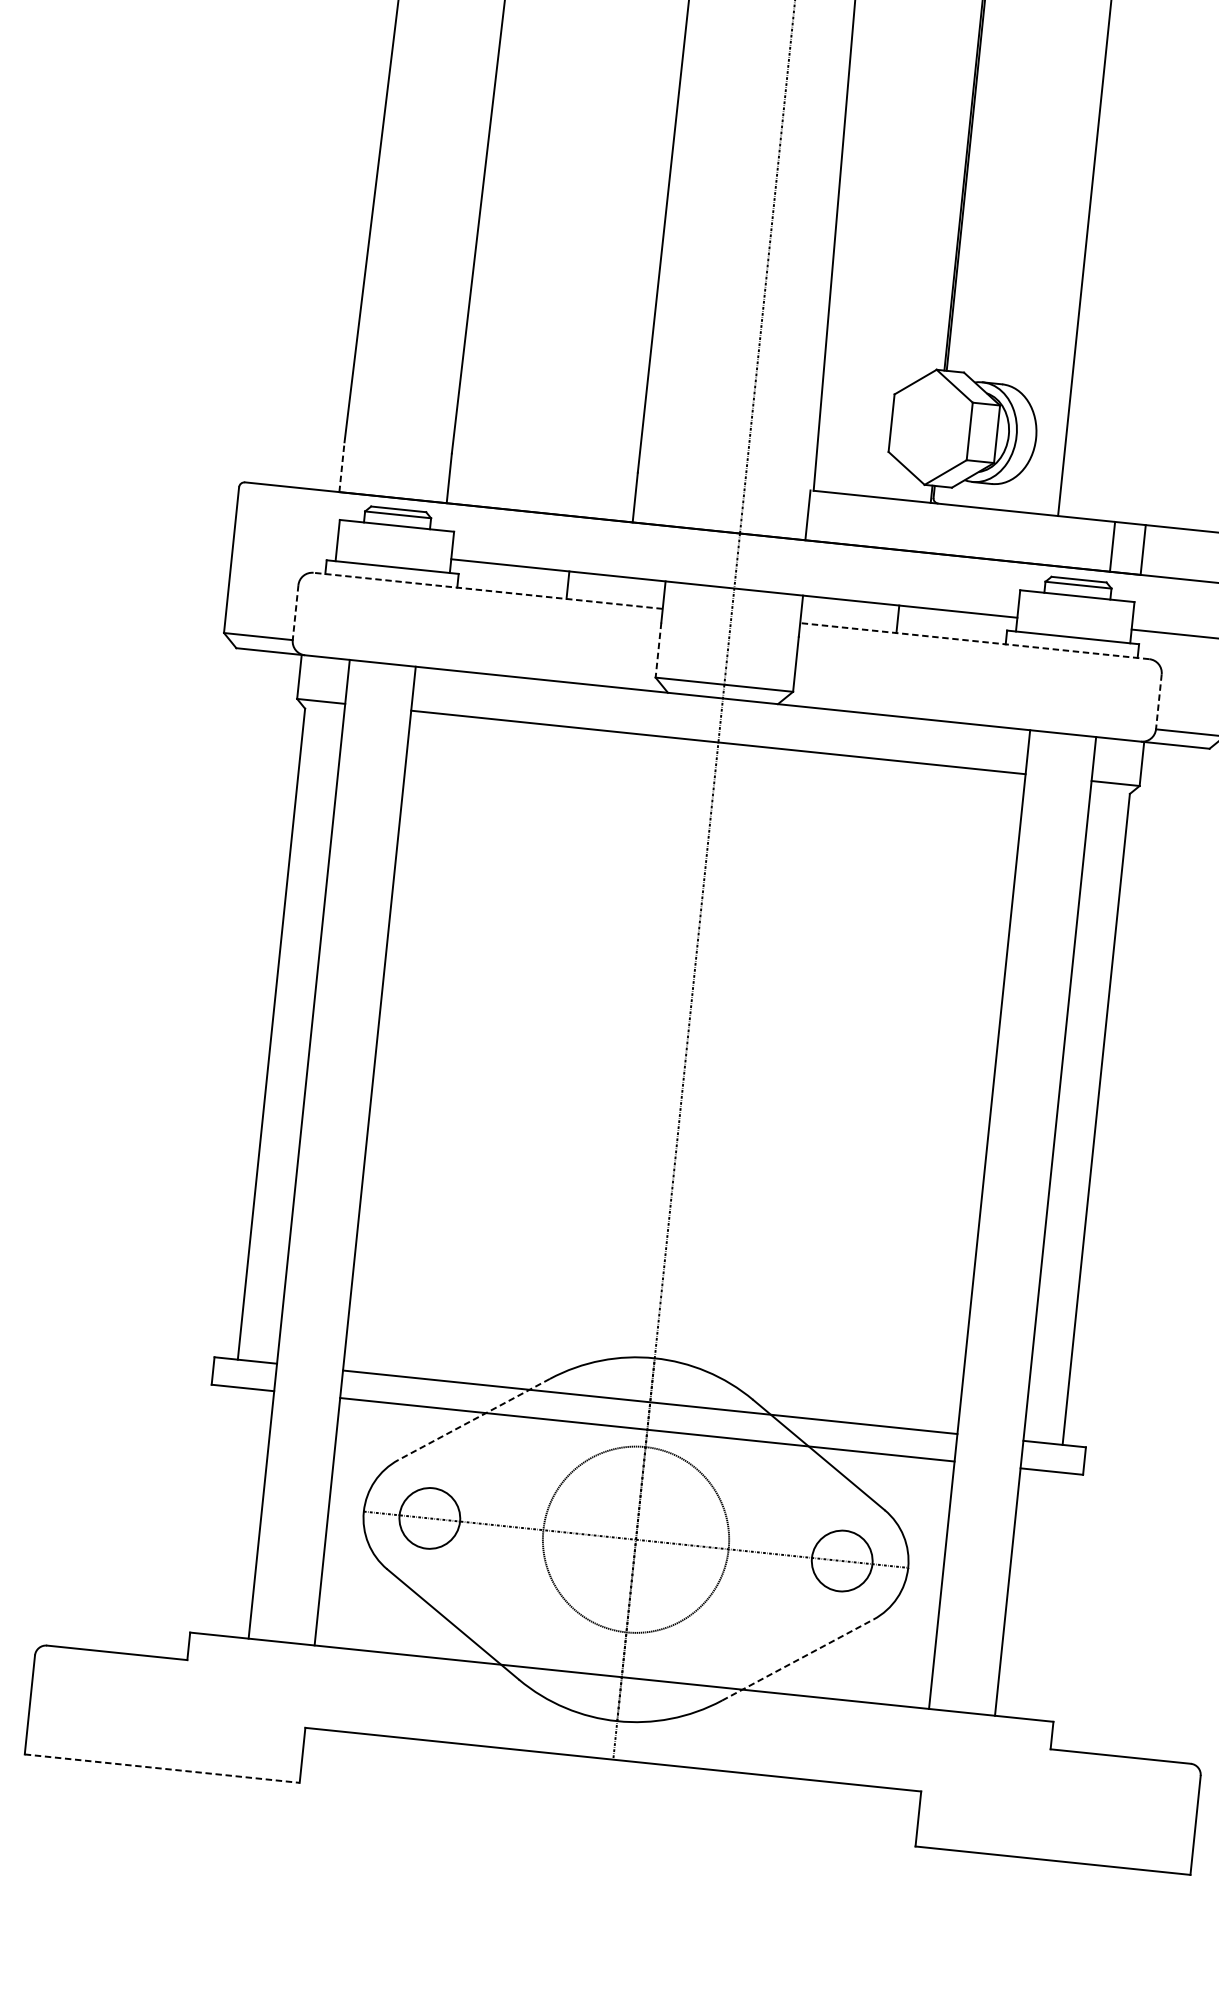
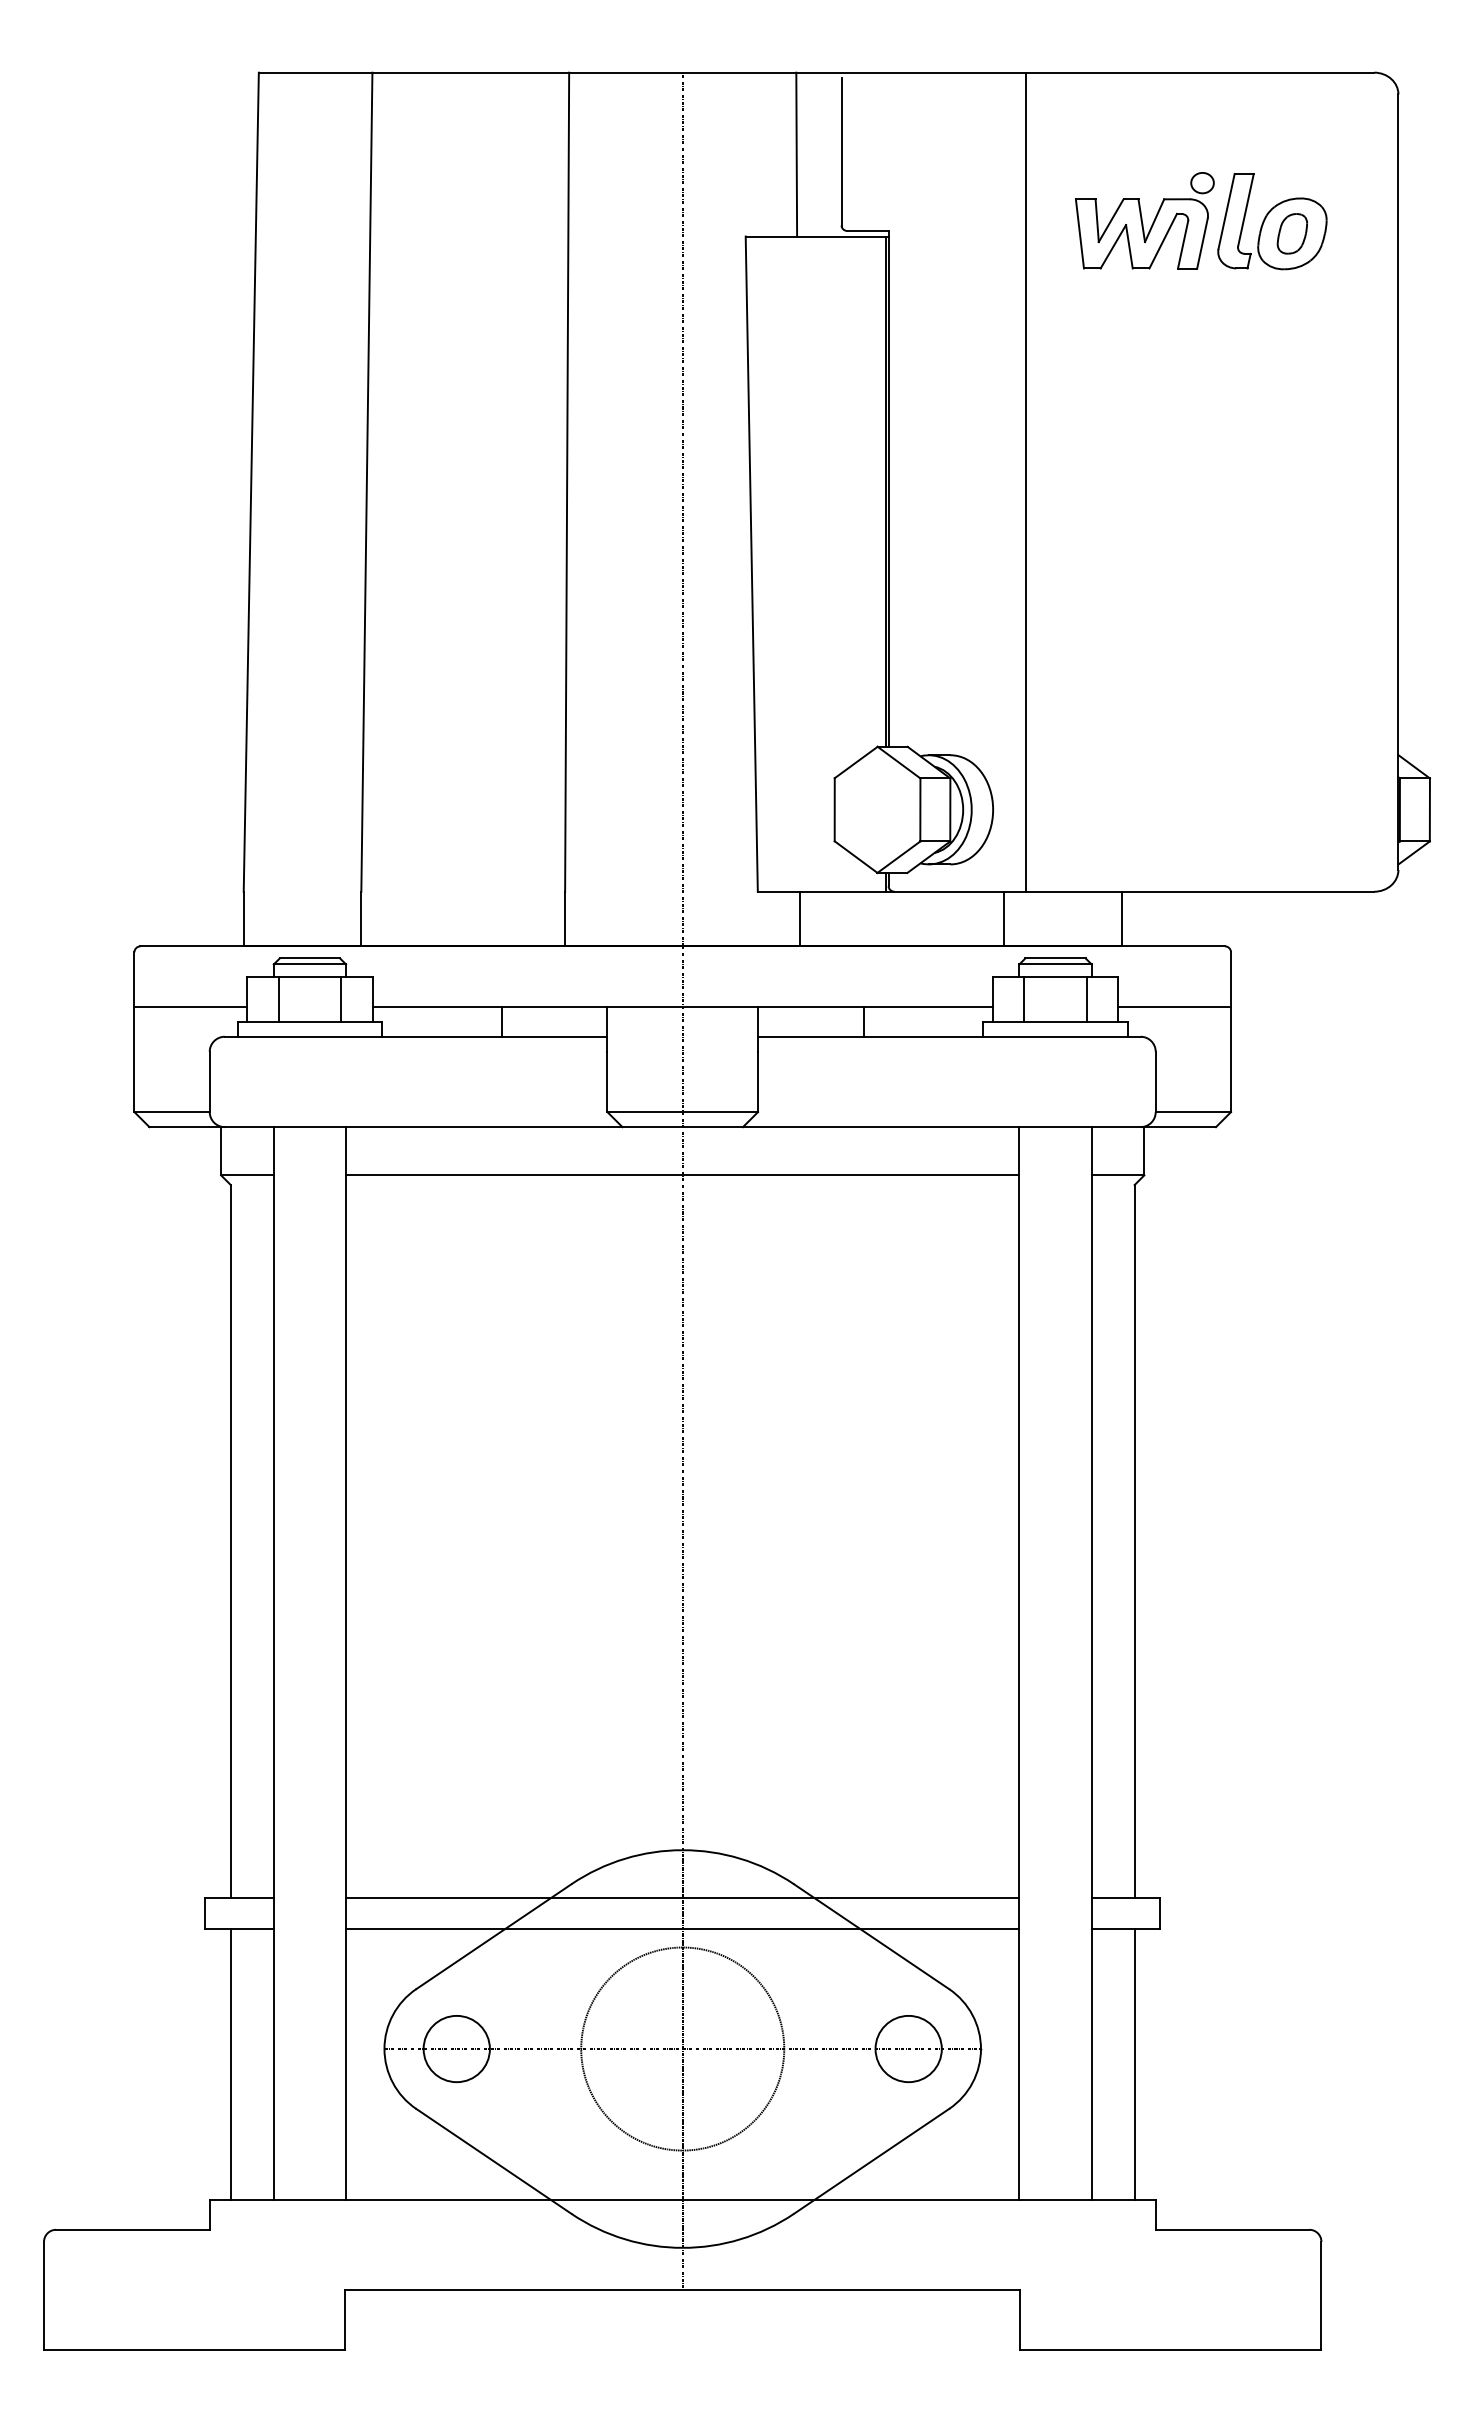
line: (341, 466) -> (243, 918), dashed -> solid
line: (808, 514) -> (800, 918), moved
line: (285, 541) -> (190, 1006), added
line: (366, 542) -> (278, 998), added
line: (1112, 546) -> (1004, 918), moved
line: (423, 548) -> (341, 998), added
line: (487, 590) -> (415, 1036), dashed -> solid
line: (295, 613) -> (209, 1082), dashed -> solid
line: (1046, 613) -> (1024, 998), added
line: (1103, 619) -> (1086, 998), added
line: (974, 640) -> (948, 1036), dashed -> solid
line: (658, 650) -> (607, 1082), dashed -> solid
line: (1158, 702) -> (1155, 1082), dashed -> solid
line: (473, 1419) -> (493, 1936), dashed -> solid
line: (221, 1510) -> (230, 2063), added
line: (1046, 1595) -> (1134, 2063), added
line: (797, 1660) -> (871, 2161), dashed -> solid
line: (162, 1768) -> (194, 2350), dashed -> solid

